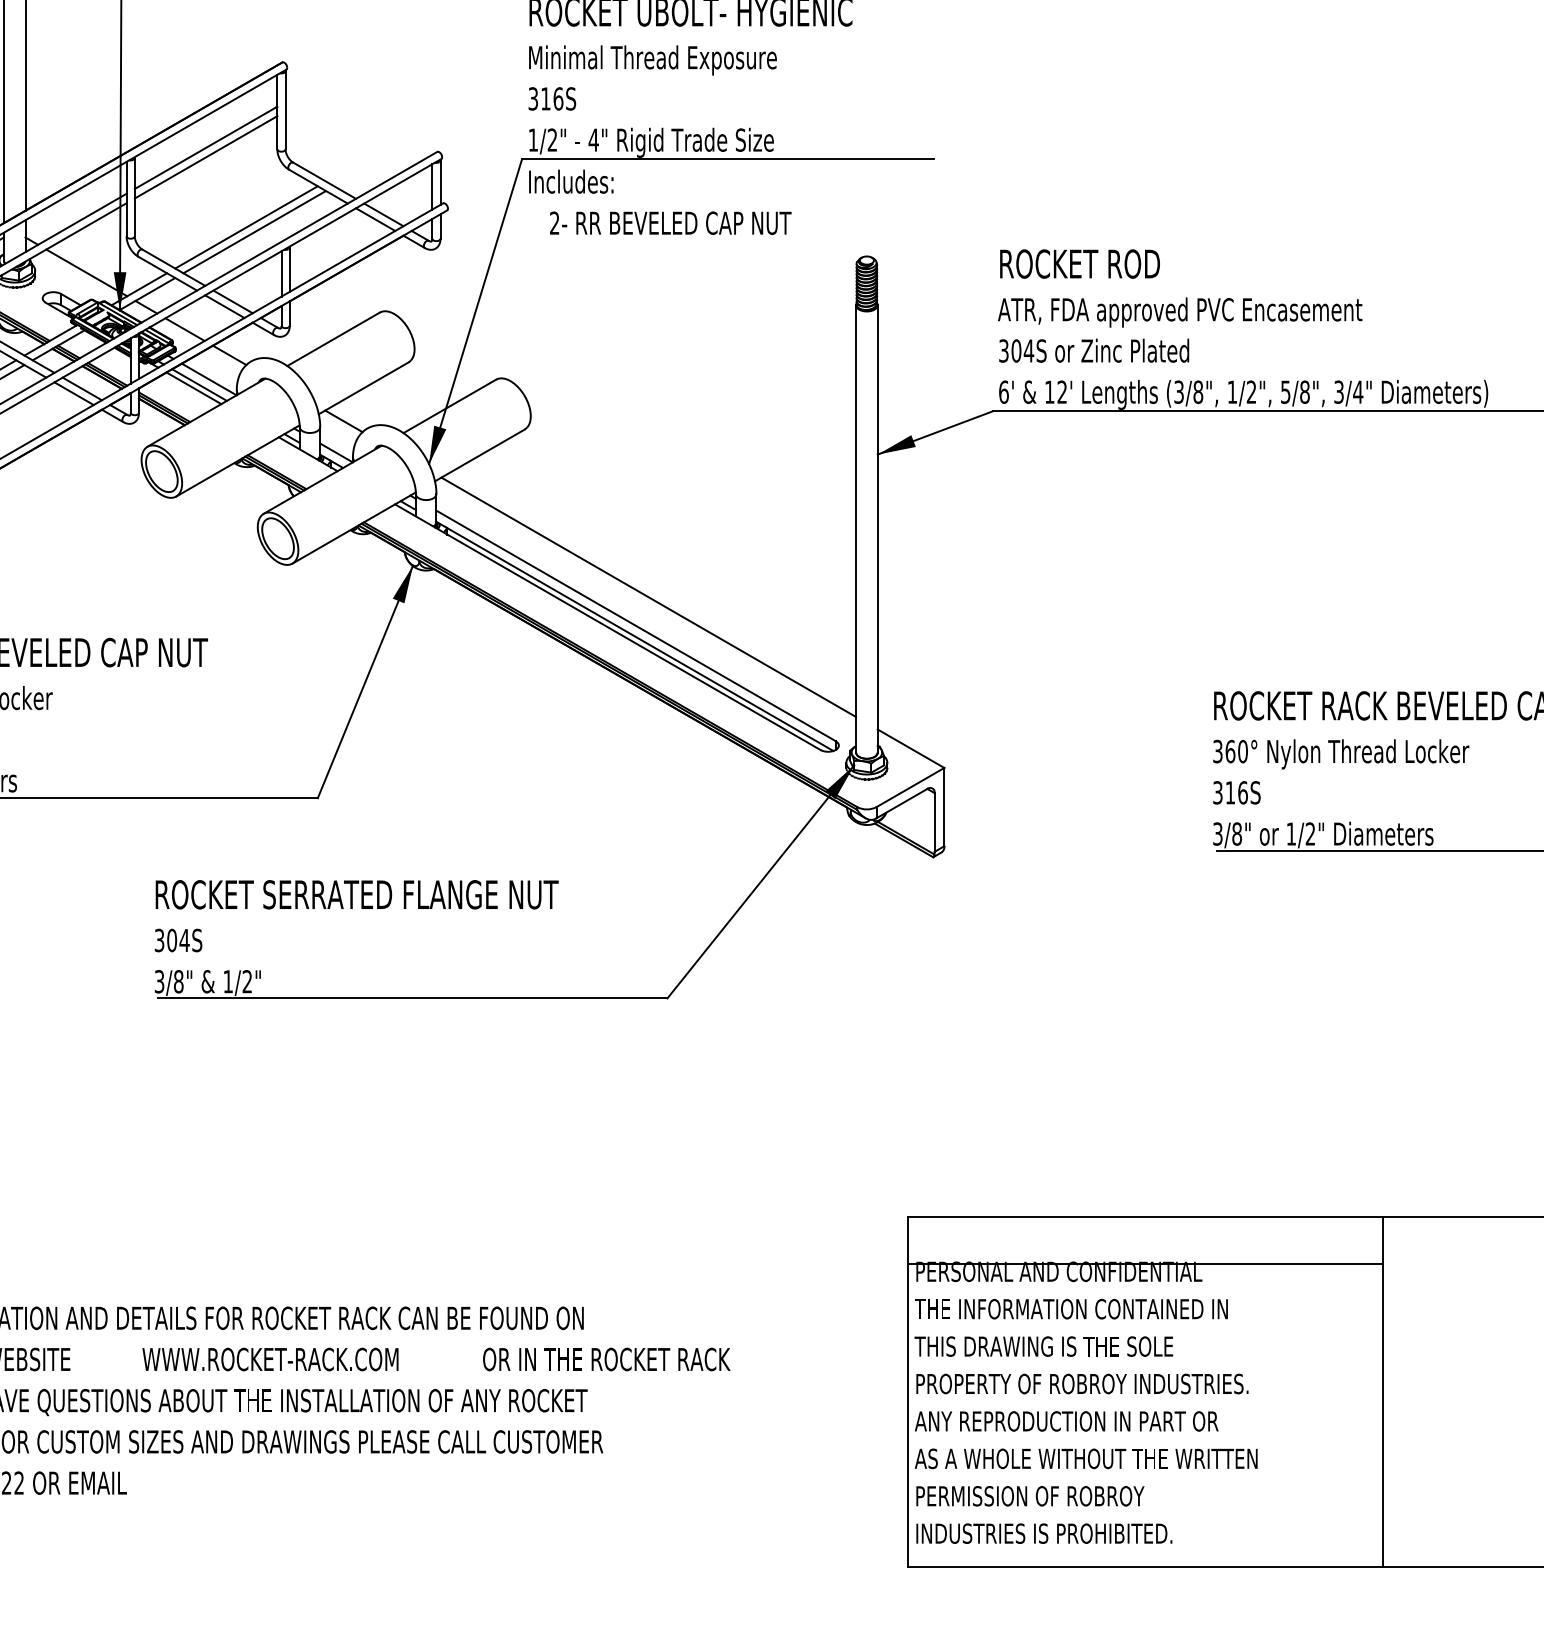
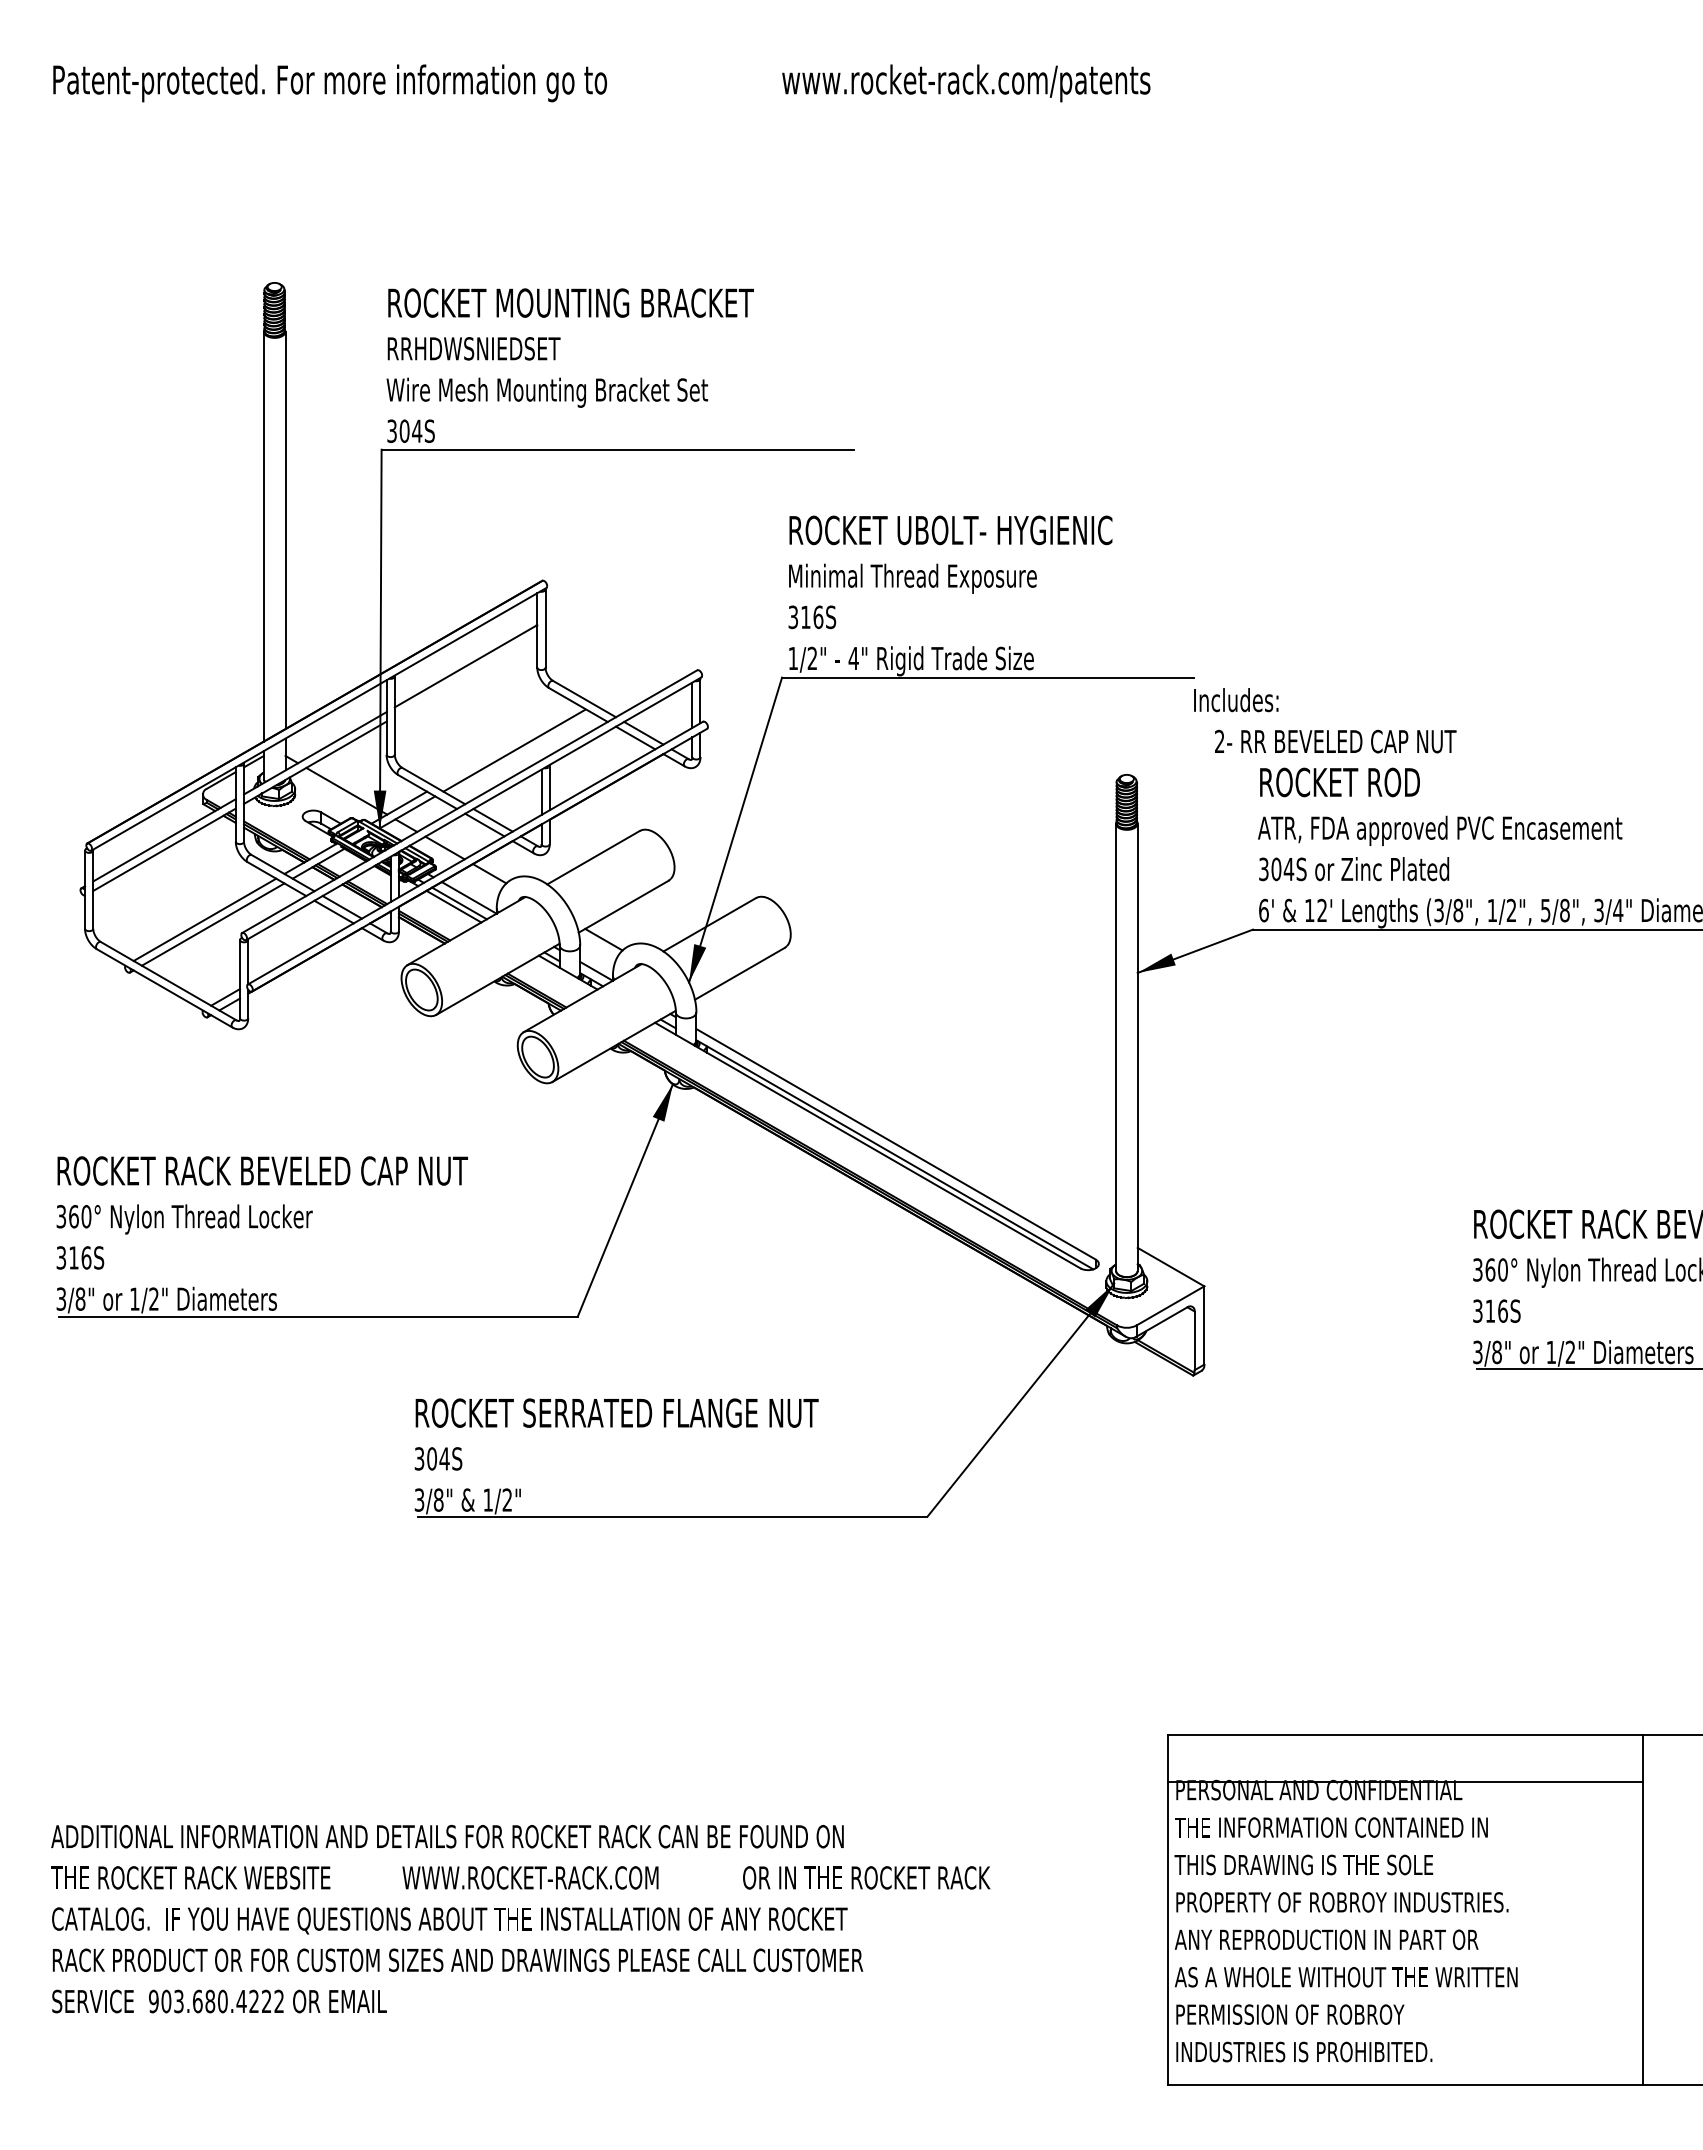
line: (205, 157) -> (465, 675), removed
text: (660, 202) -> (1325, 720), moved
line: (246, 227) -> (506, 745), removed
line: (648, 597) -> (908, 1115), removed

